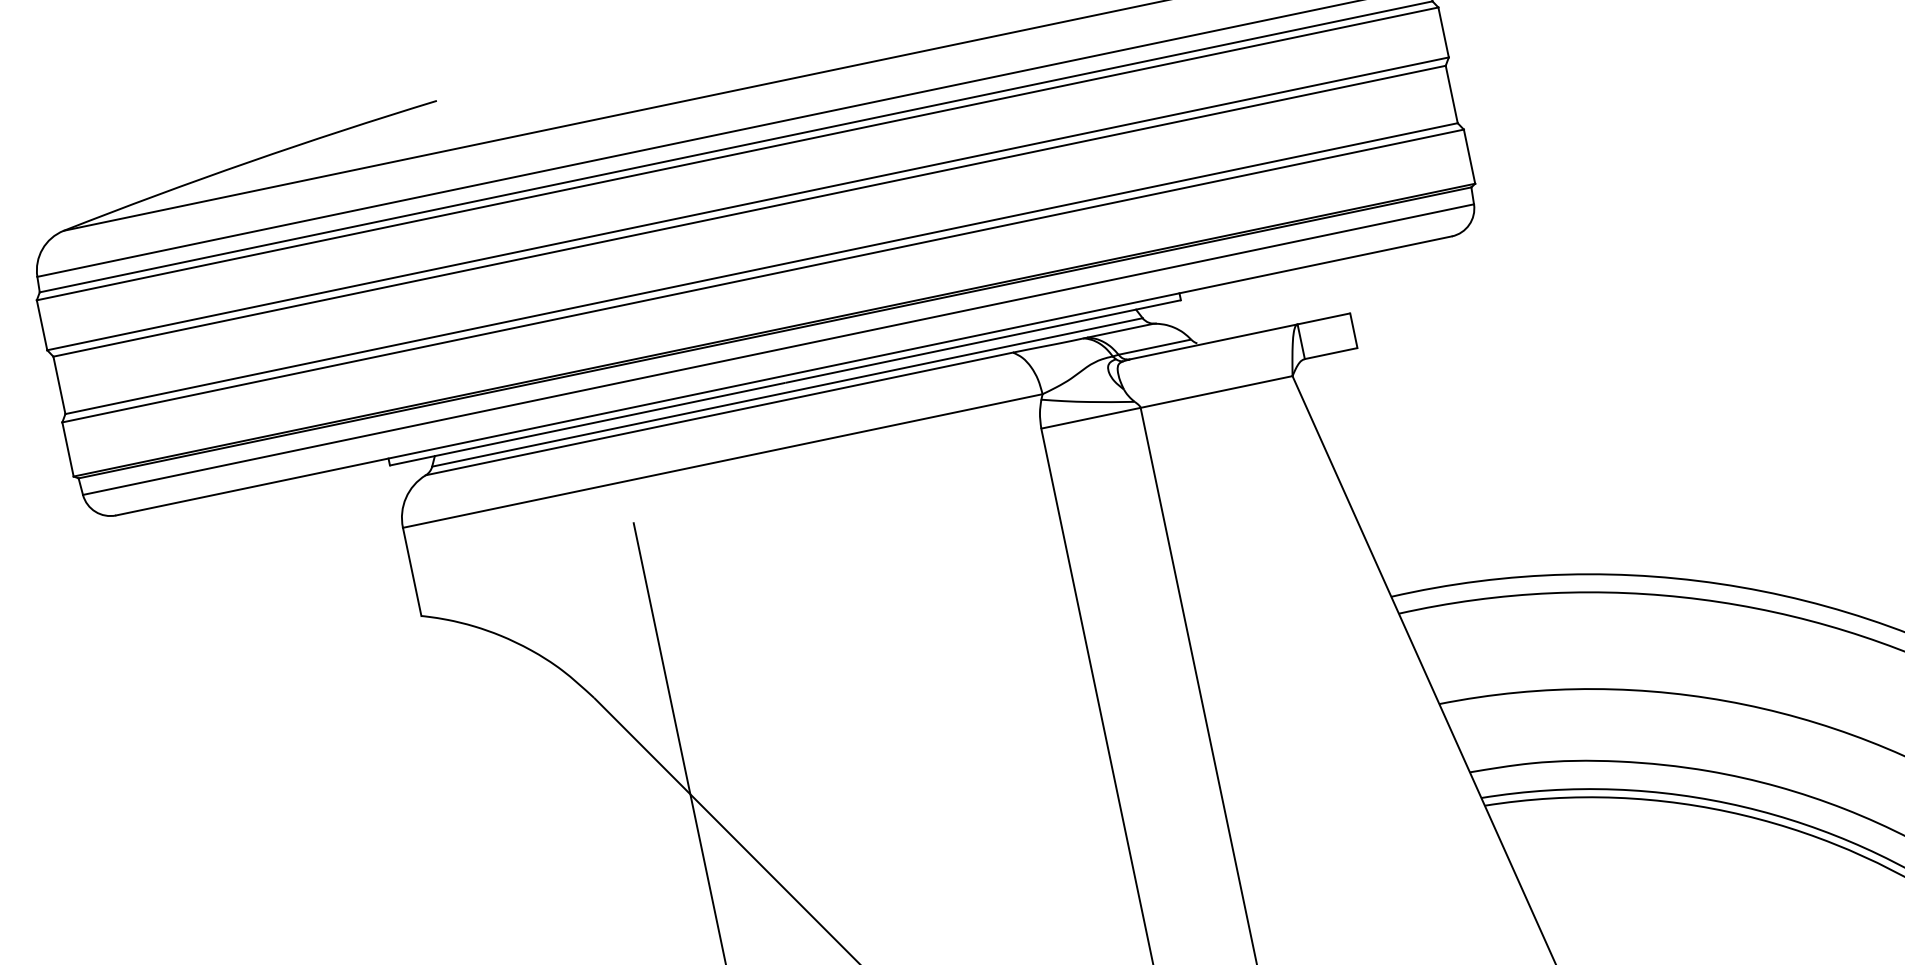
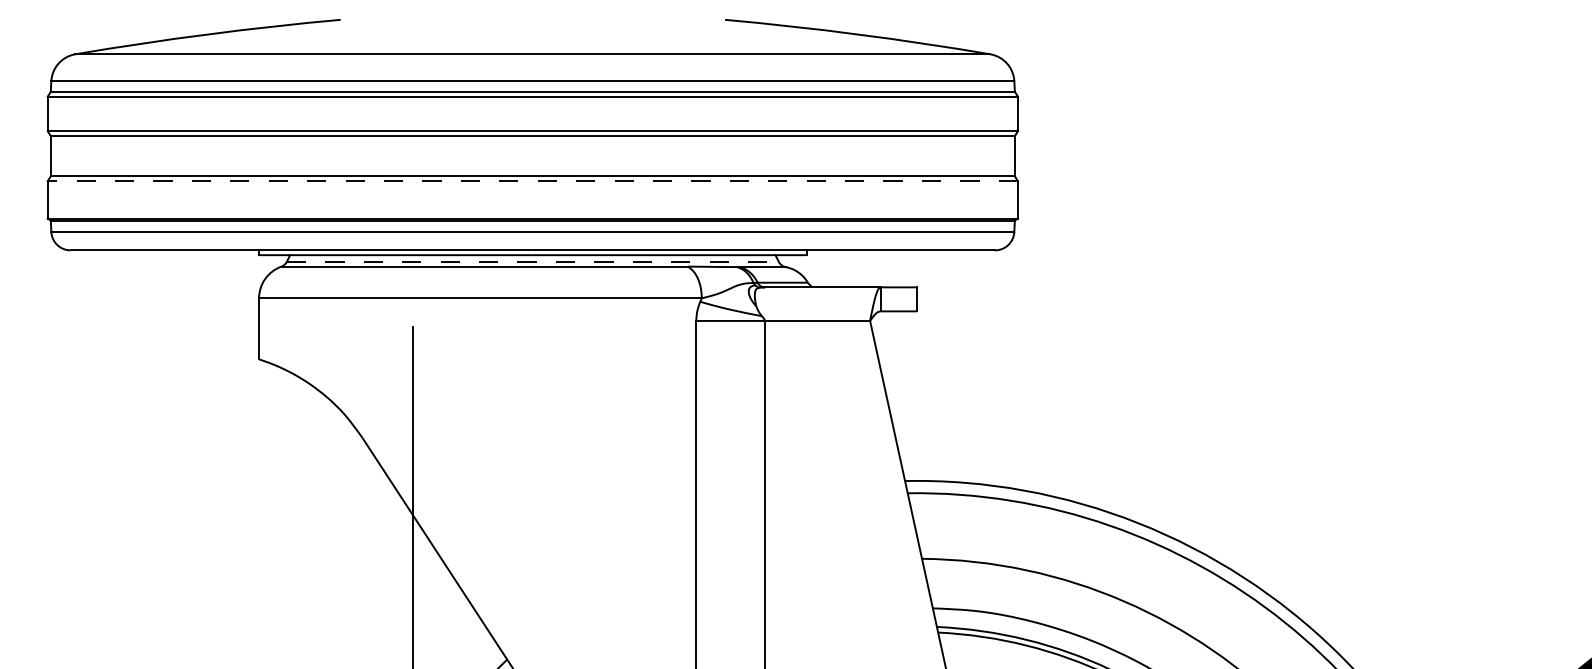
line: (762, 276) -> (532, 181), solid -> dashed
line: (786, 392) -> (532, 261), solid -> dashed

